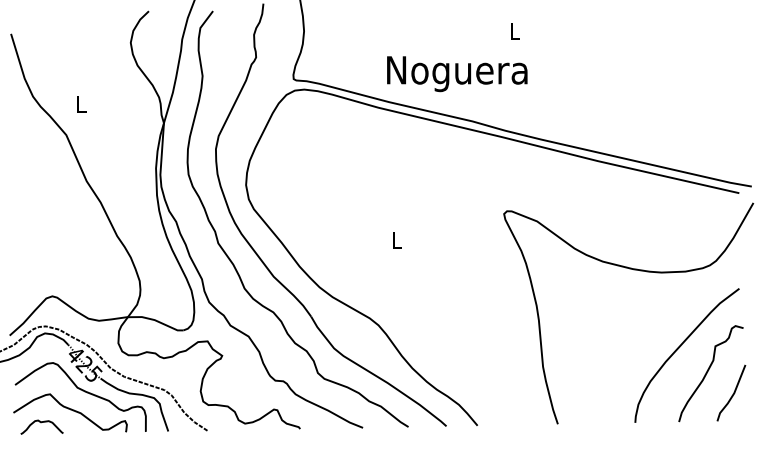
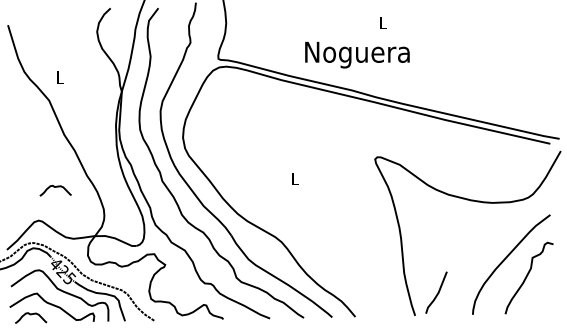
text: (457, 74) -> (357, 55), moved
curve: (74, 252) -> (55, 187), added
line: (733, 392) -> (438, 292), moved

